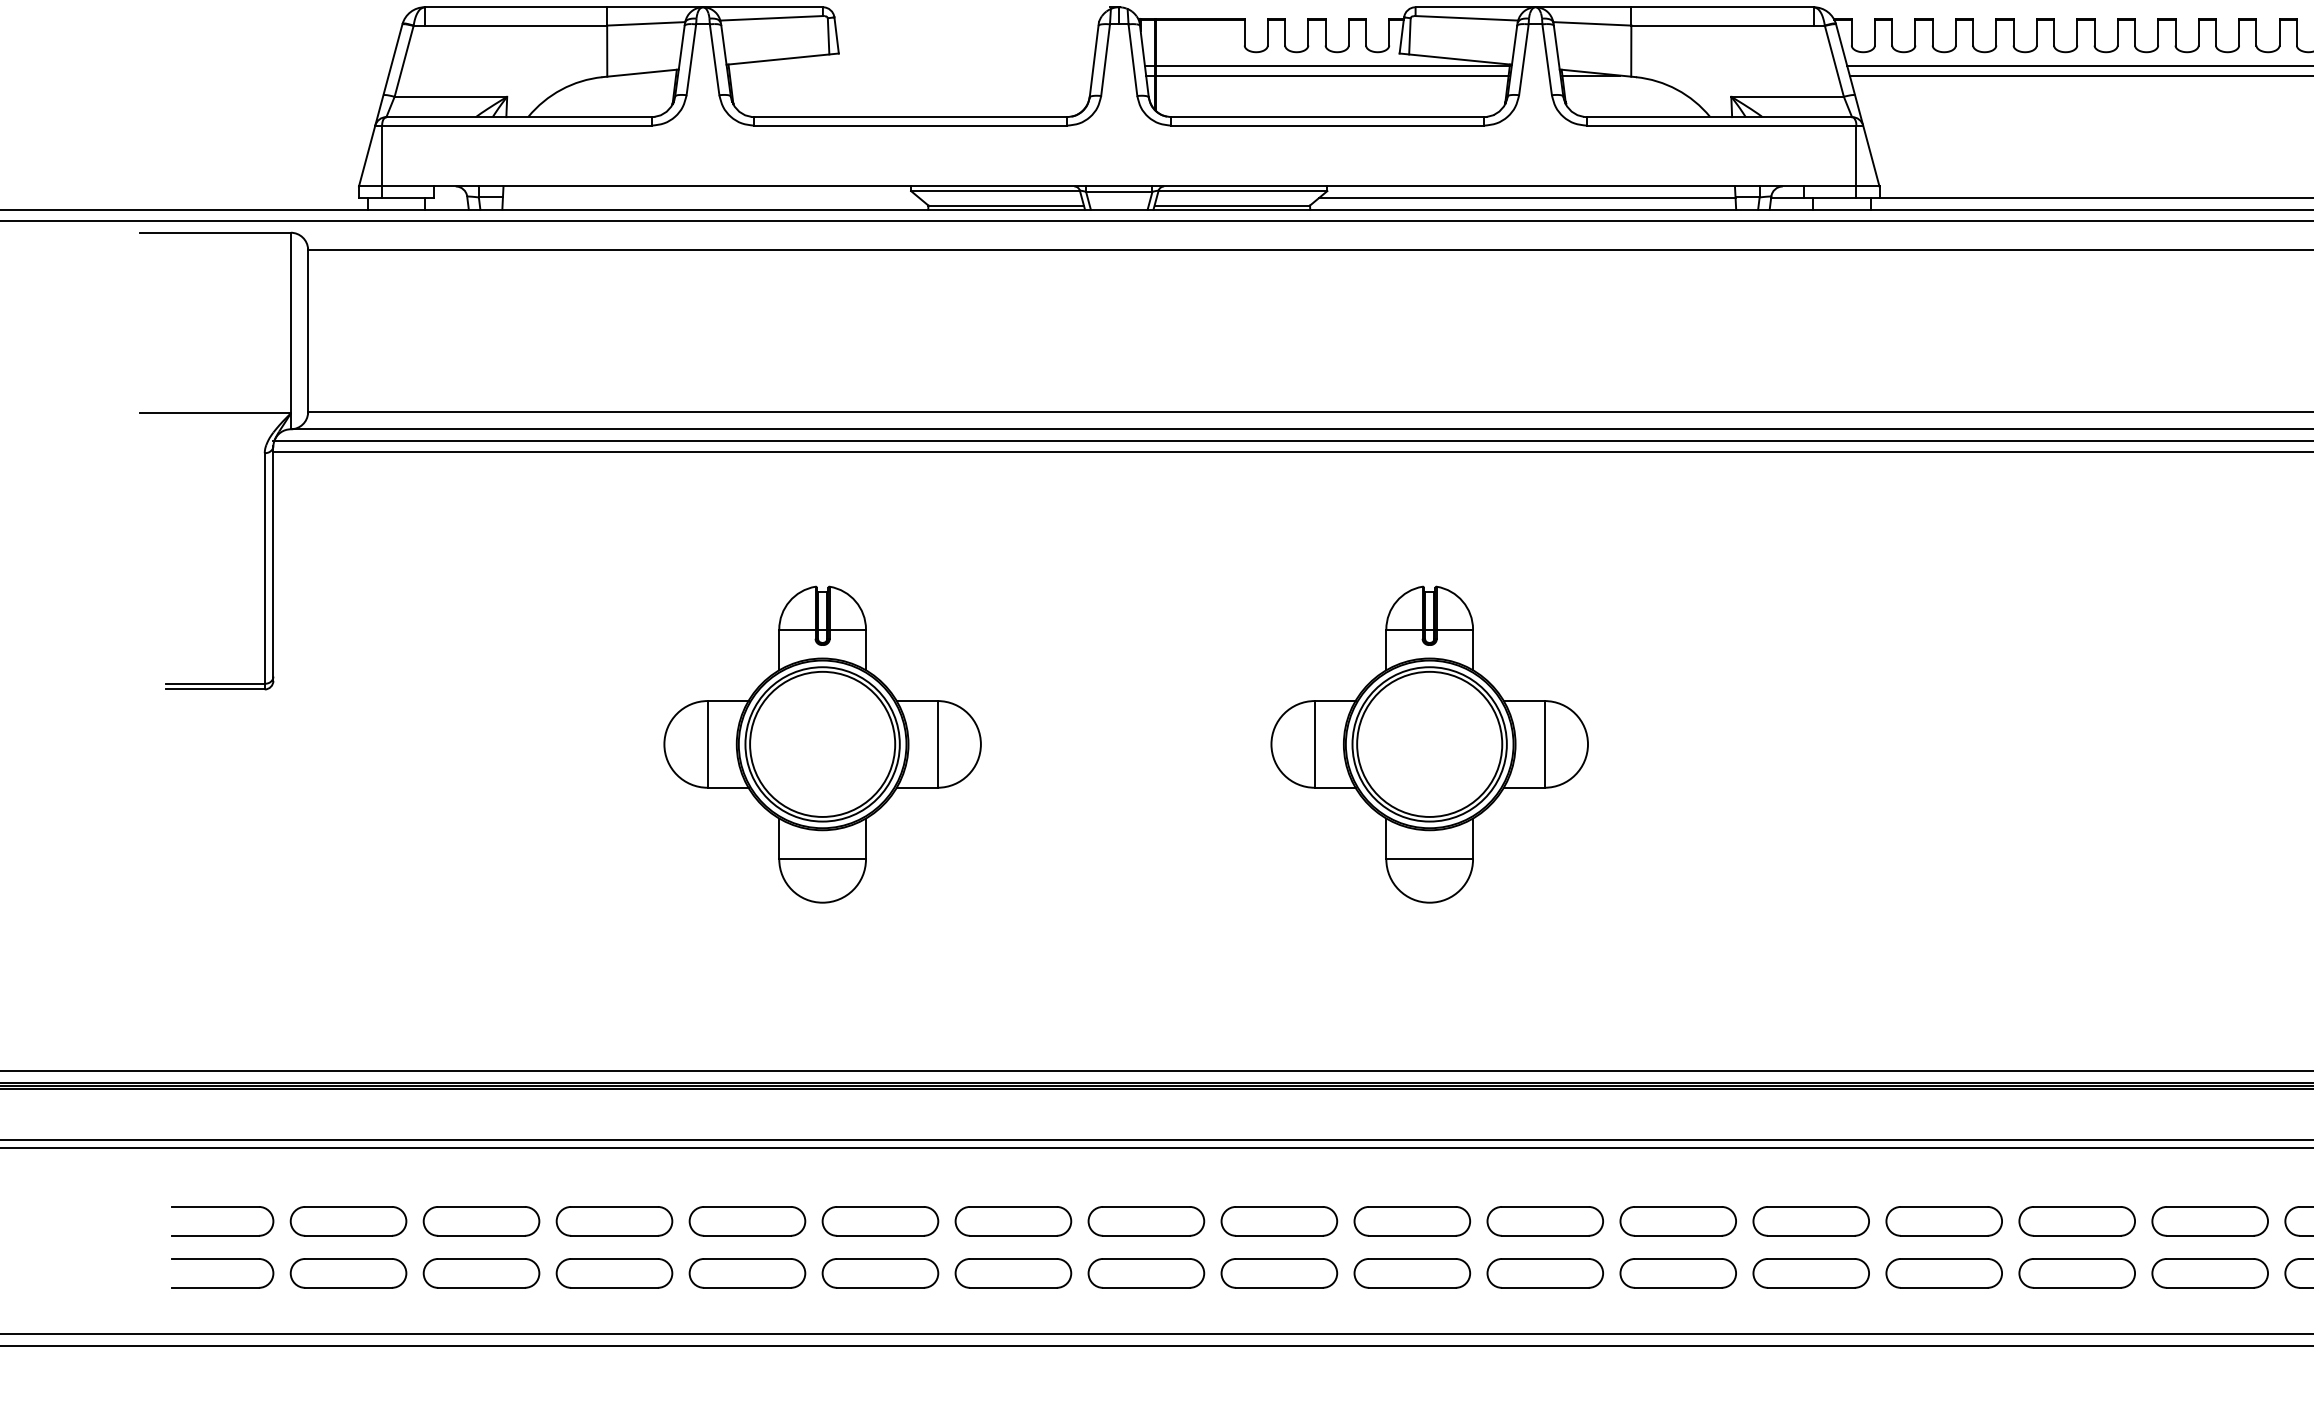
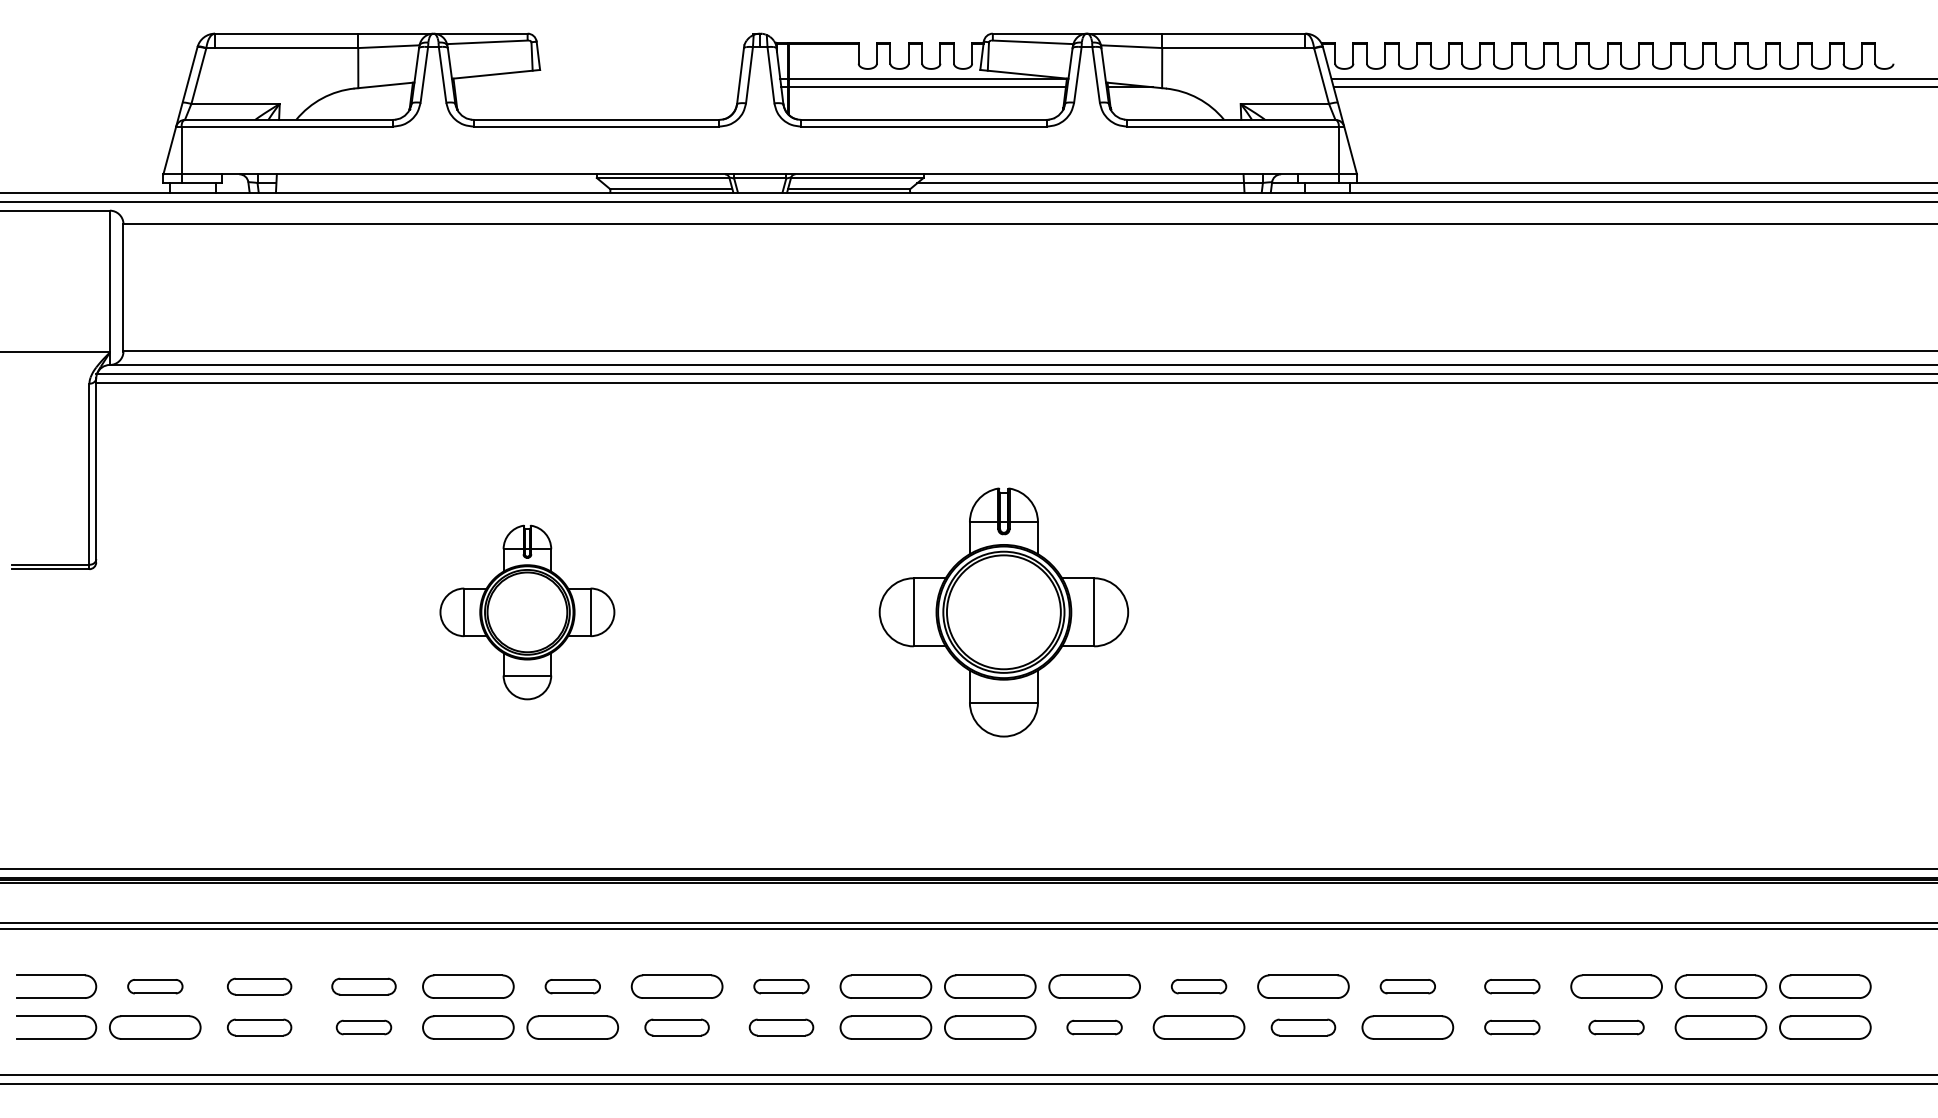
part: (822, 744) -> (527, 612), size x0.7
part: (348, 1221) -> (155, 986), size x0.6
part: (481, 1221) -> (259, 986), size x0.7
part: (613, 1221) -> (363, 986), size x0.7
part: (880, 1221) -> (572, 986), size x0.6
part: (1146, 1221) -> (781, 986), size x0.6
part: (1677, 1221) -> (1198, 986), size x0.6
part: (1943, 1221) -> (1407, 986), size x0.6
part: (2077, 1221) -> (1512, 986), size x0.6
part: (481, 1273) -> (259, 1027), size x0.7
part: (613, 1273) -> (363, 1027), size x0.6
part: (1012, 1273) -> (676, 1027), size x0.7
part: (1146, 1273) -> (781, 1027), size x0.7
part: (1545, 1273) -> (1094, 1027), size x0.6
part: (1811, 1273) -> (1303, 1027), size x0.7
part: (2077, 1273) -> (1512, 1027), size x0.6
part: (2210, 1273) -> (1616, 1027), size x0.6

